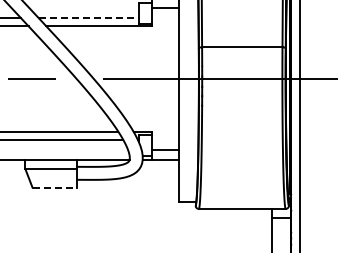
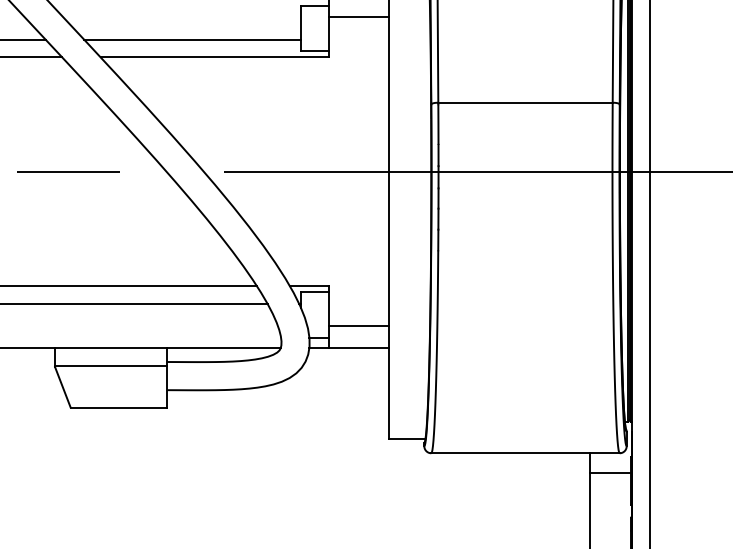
line: (89, 18) -> (194, 40), dashed -> solid
line: (55, 187) -> (120, 406), dashed -> solid

